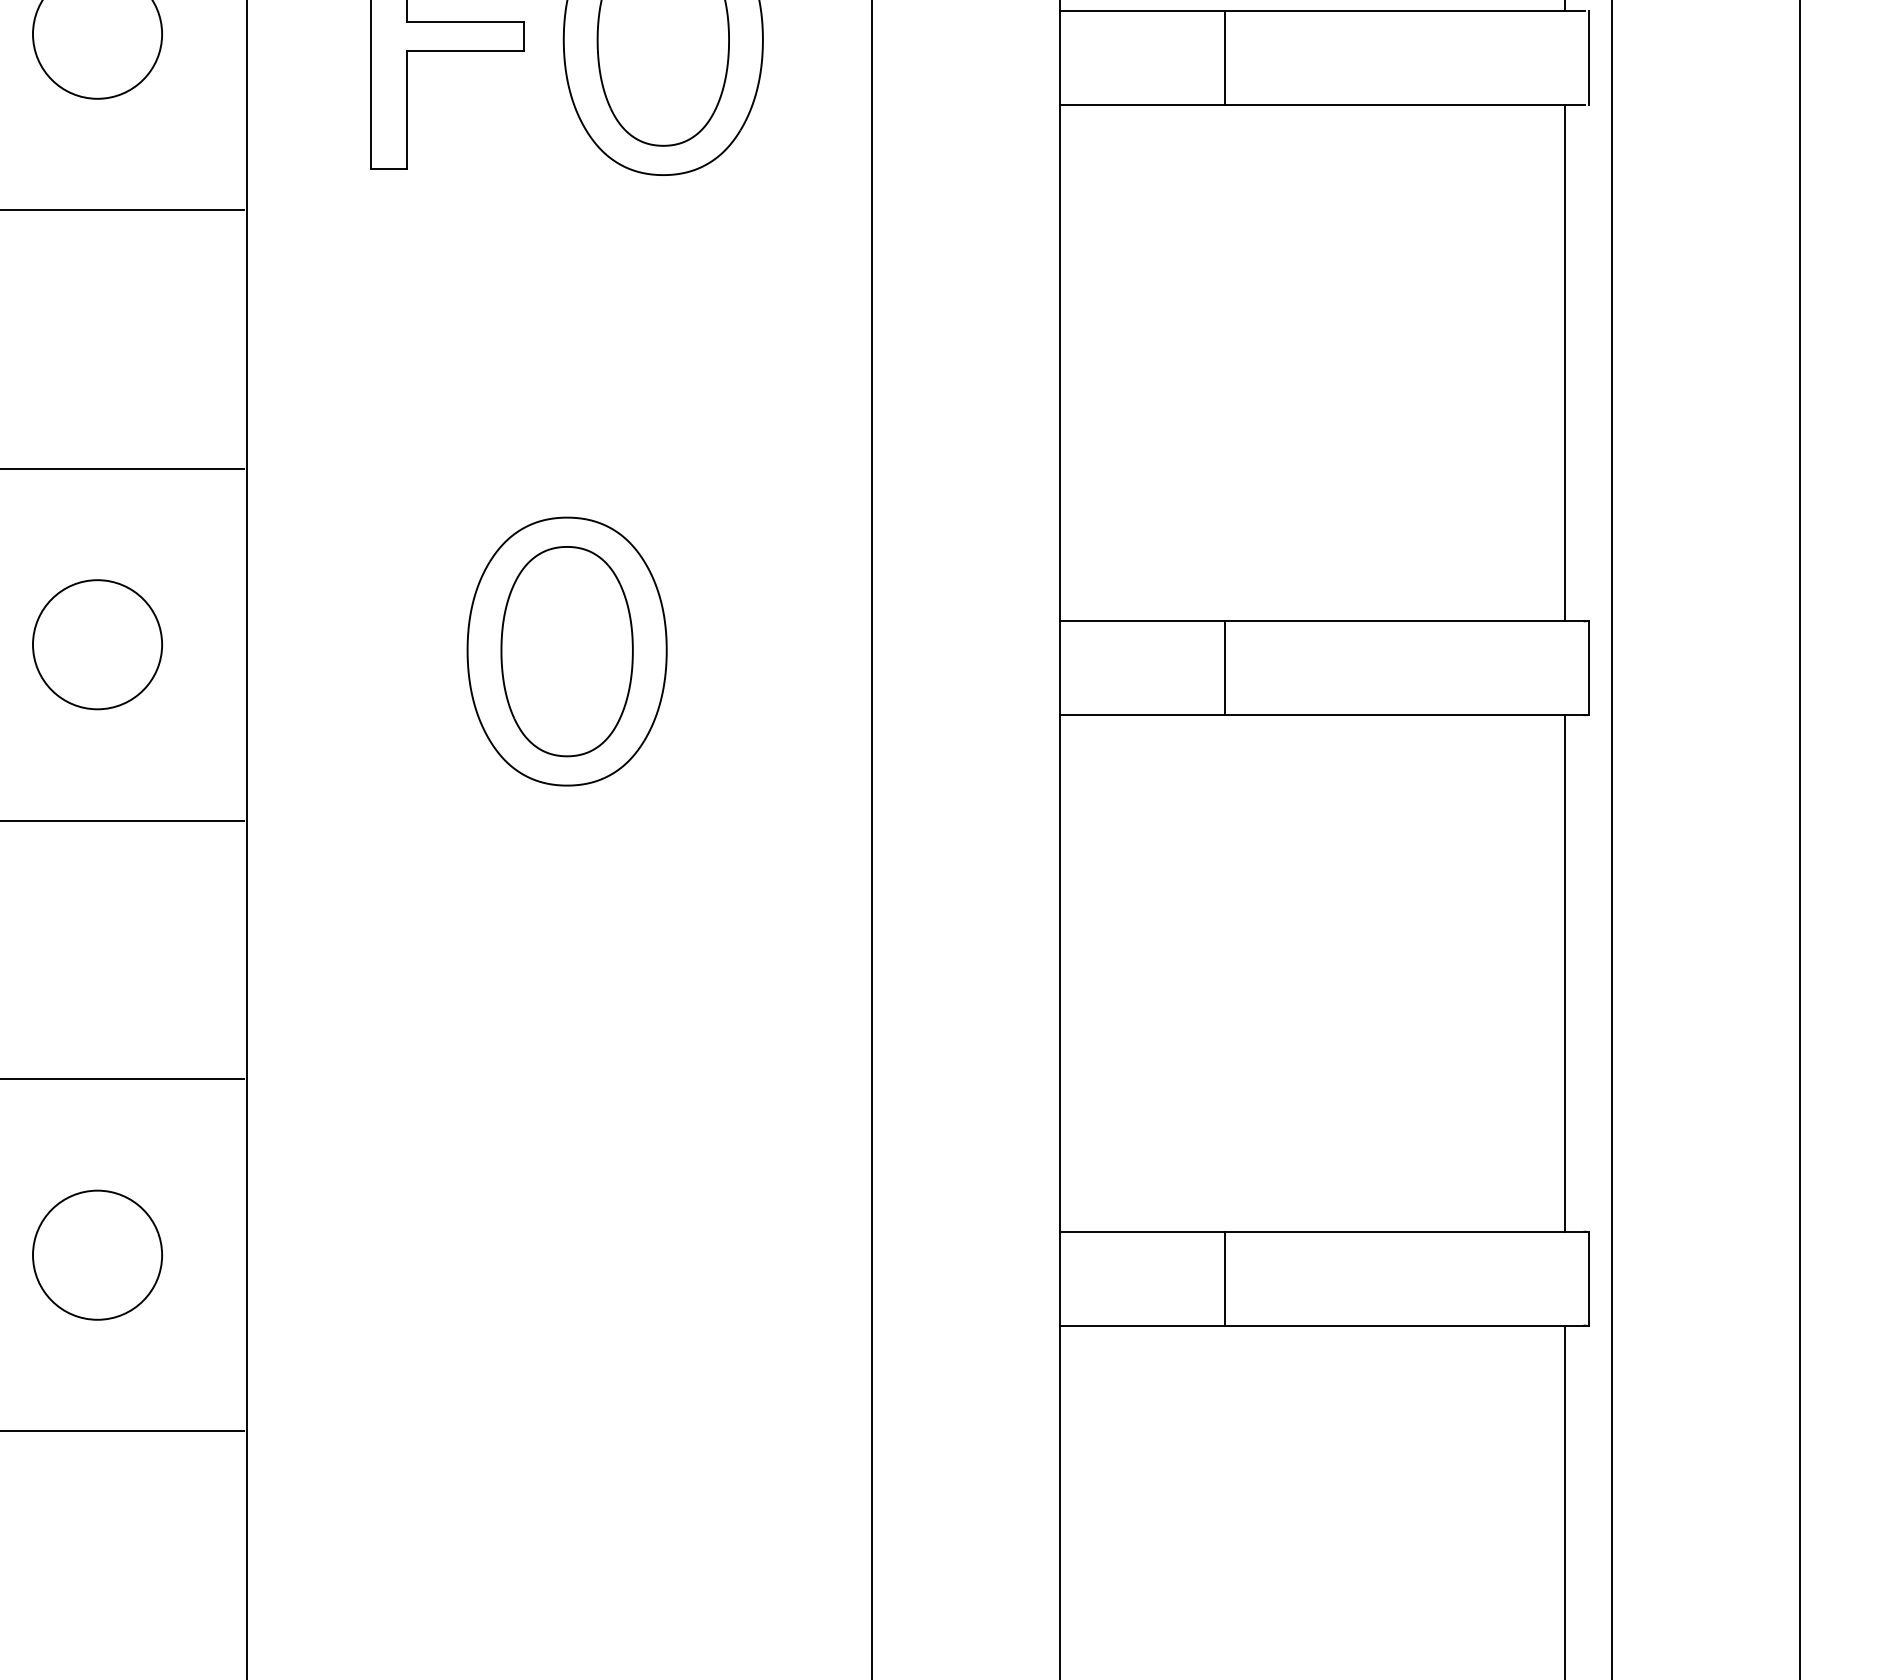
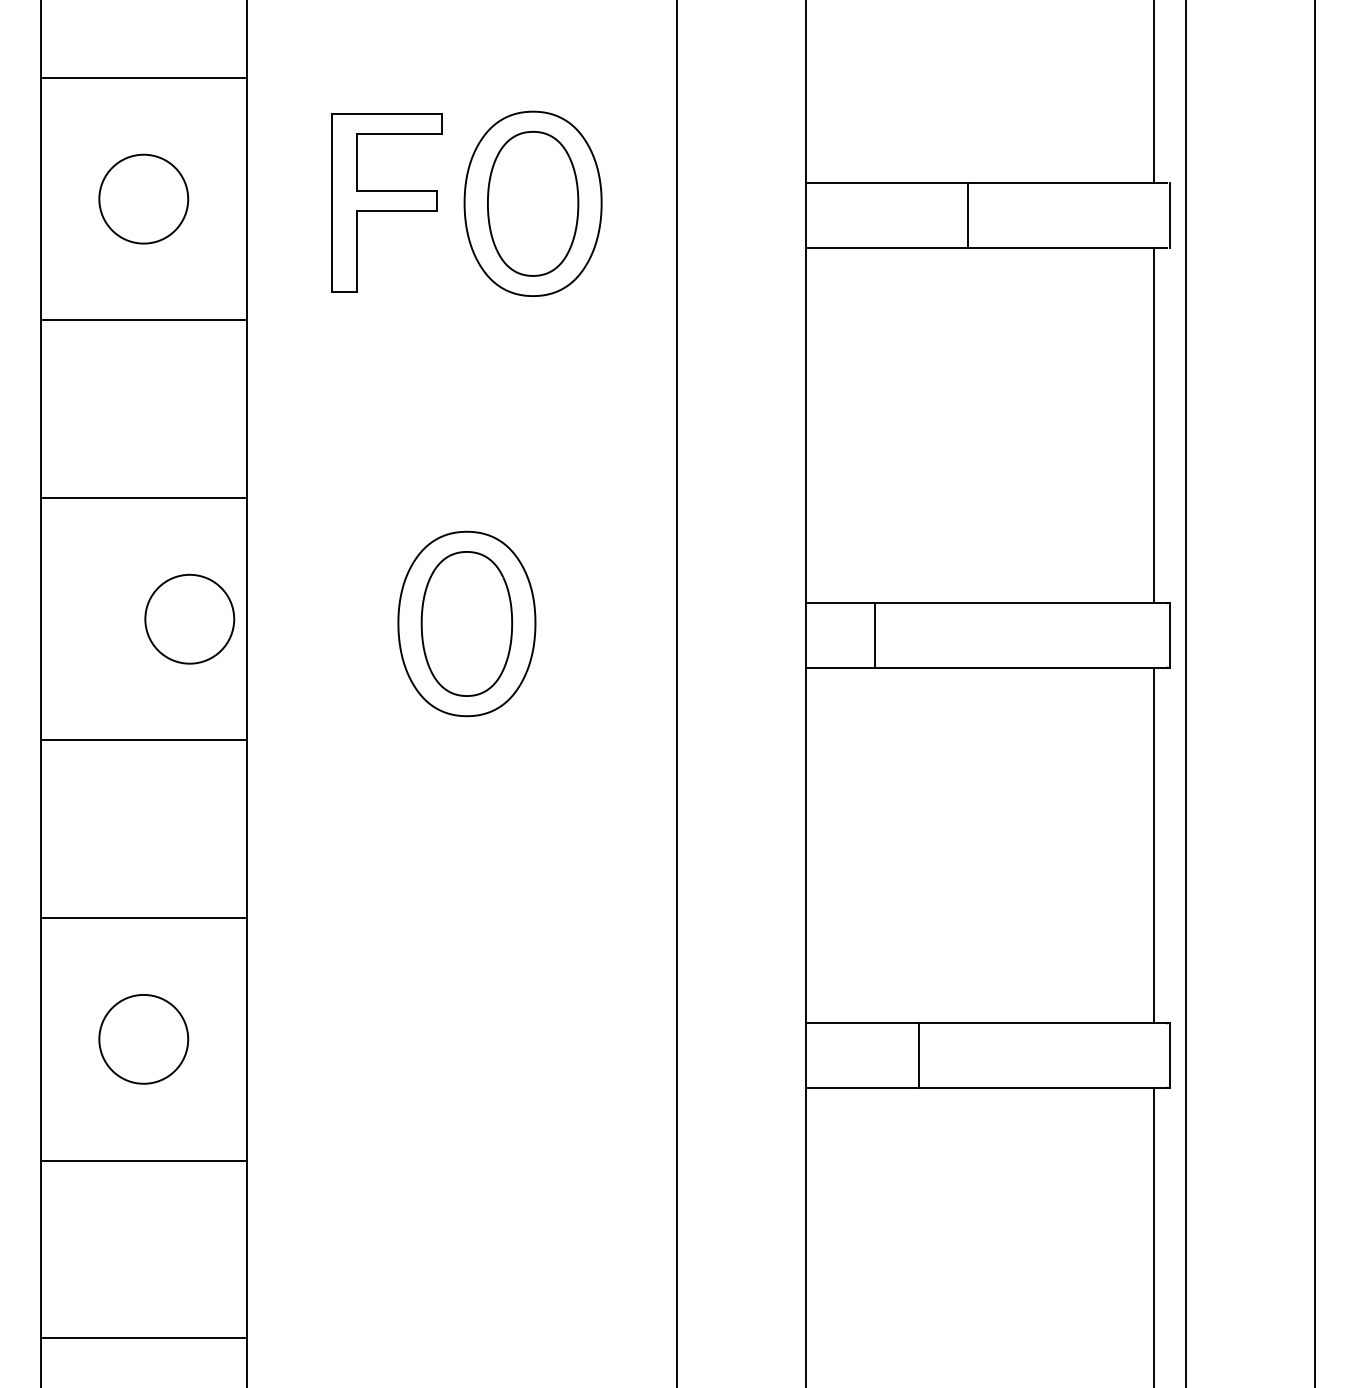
line: (1224, 57) -> (968, 215), moved
circle: (97, 643) -> (189, 618), moved
line: (1224, 668) -> (875, 635), moved

